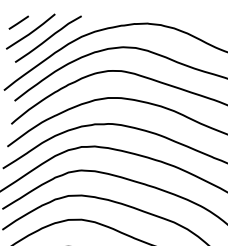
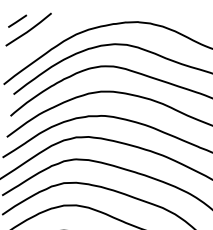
curve: (47, 39) -> (44, 36), removed

